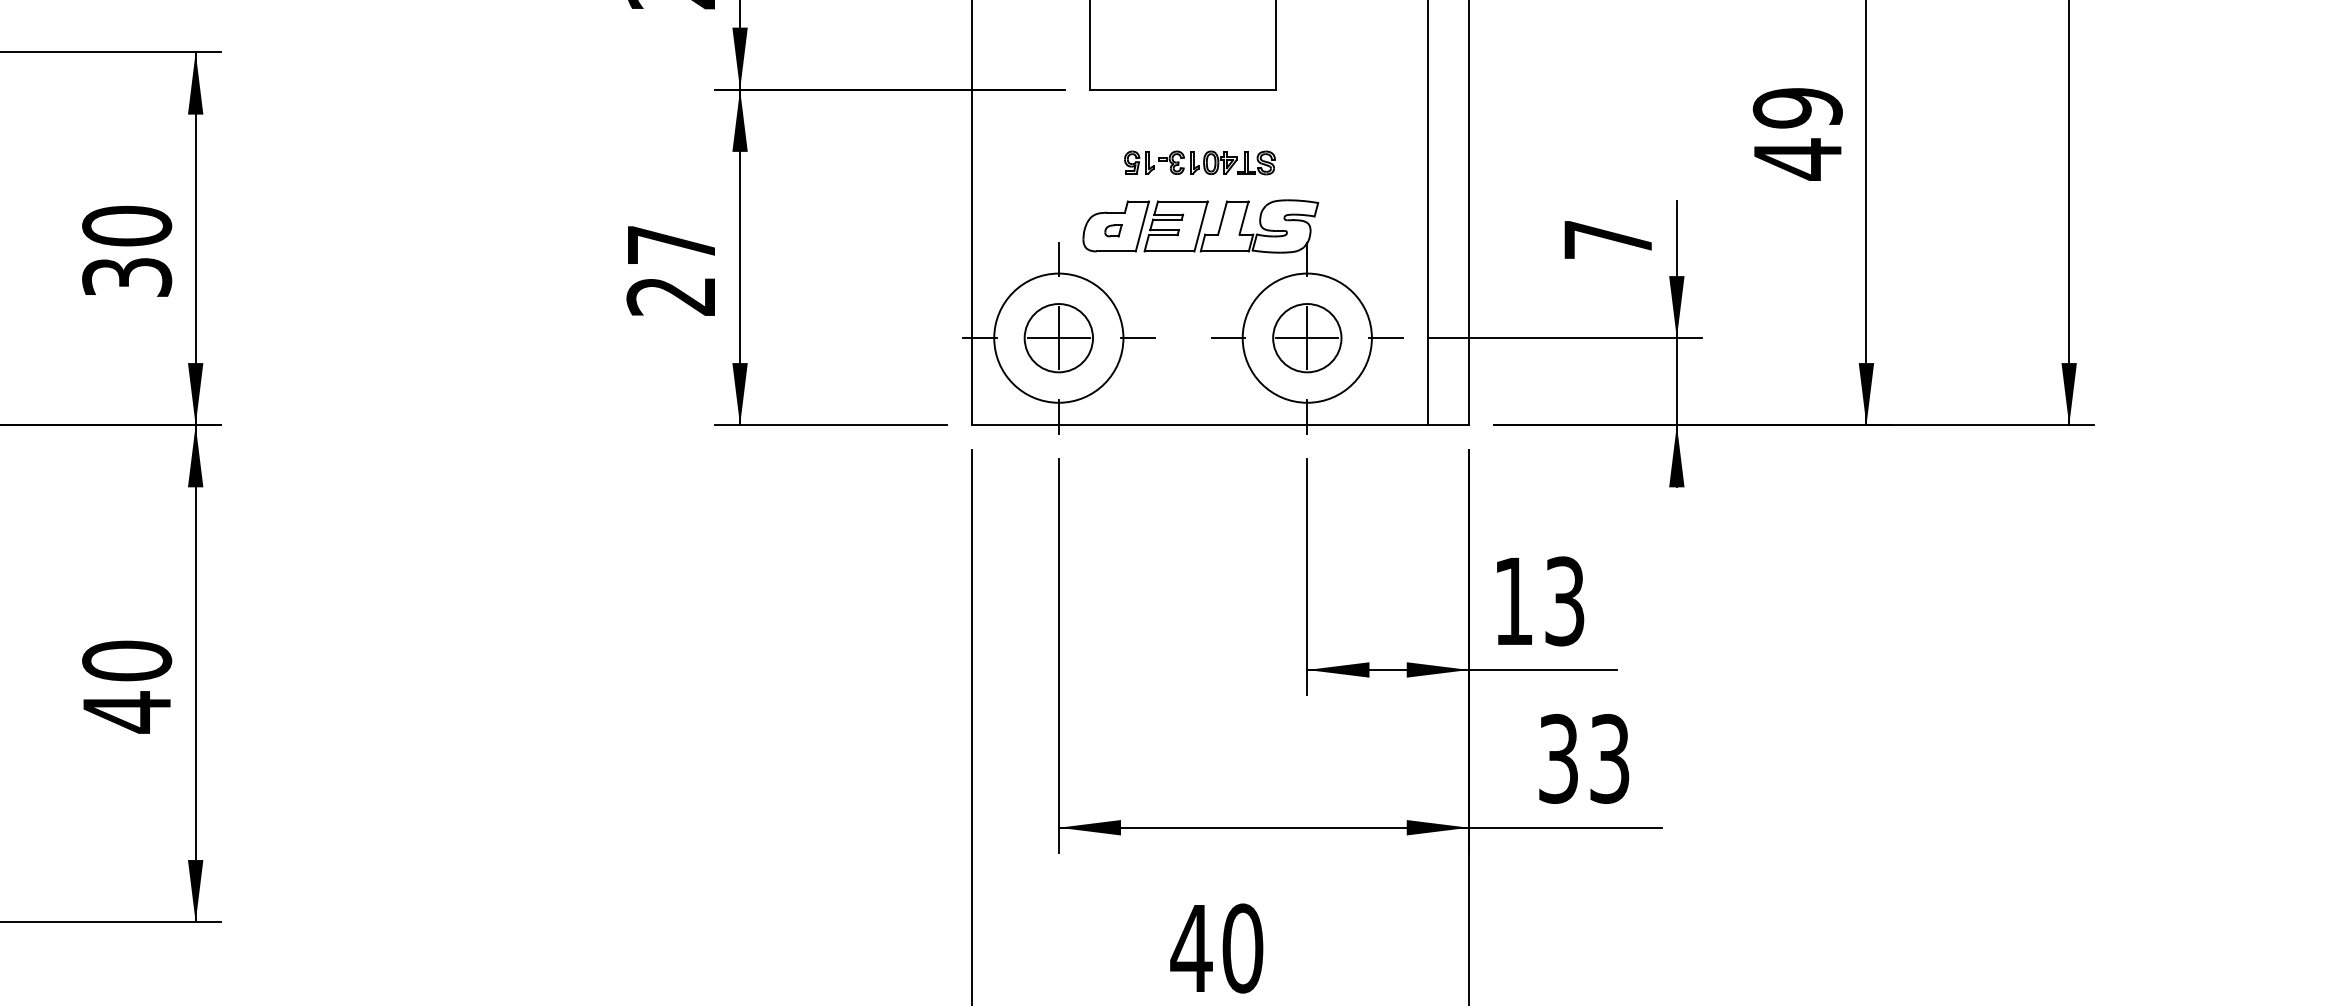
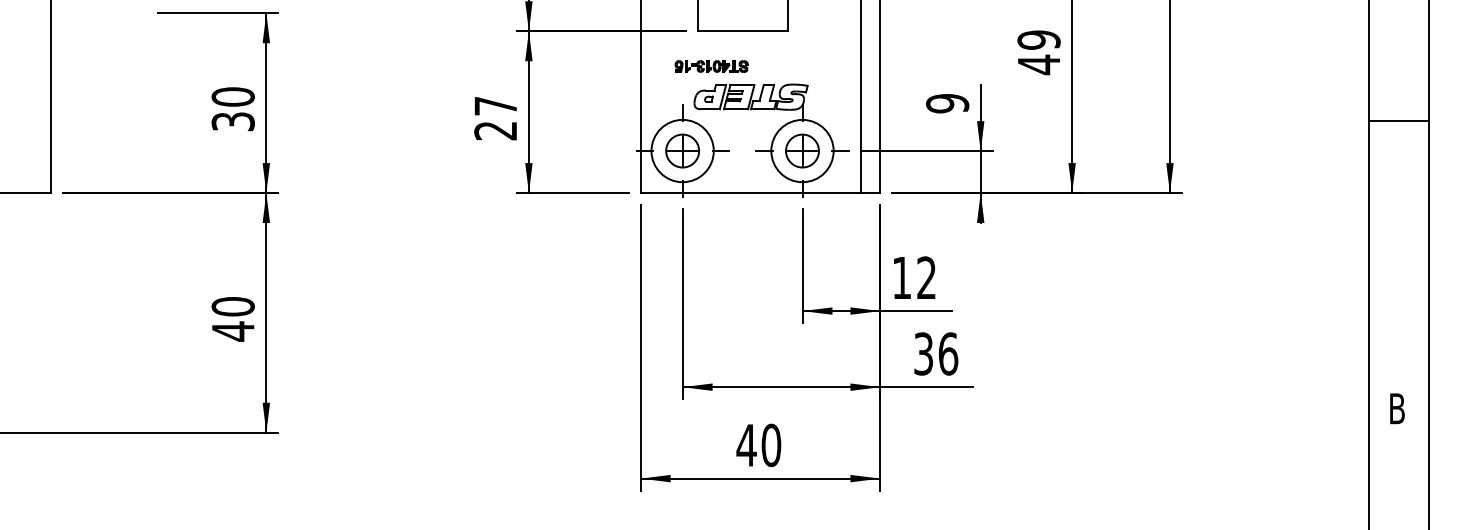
part: (1199, 162) -> (711, 66), moved
text: (1607, 239) -> (947, 103), 7 -> 9
text: (1564, 600) -> (926, 277), 13 -> 12
text: (1610, 757) -> (948, 353), 33 -> 36

